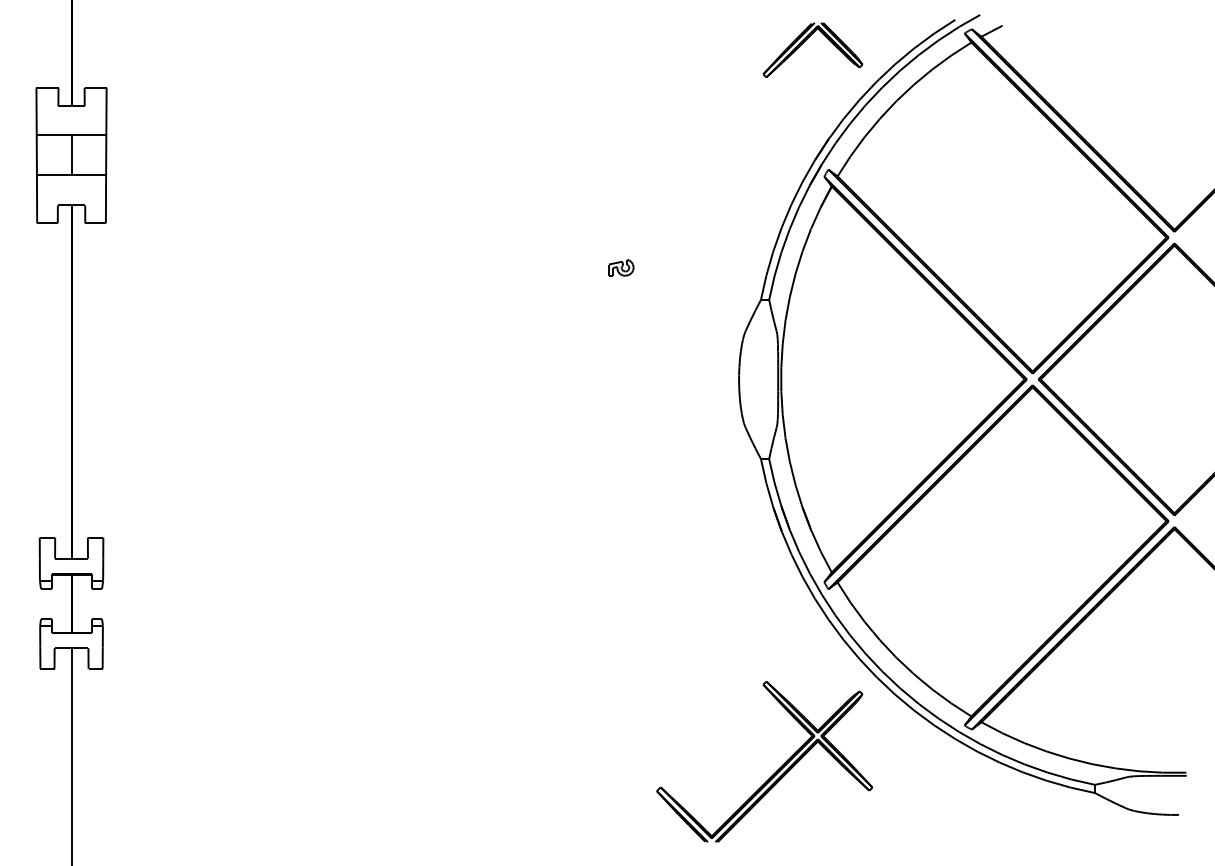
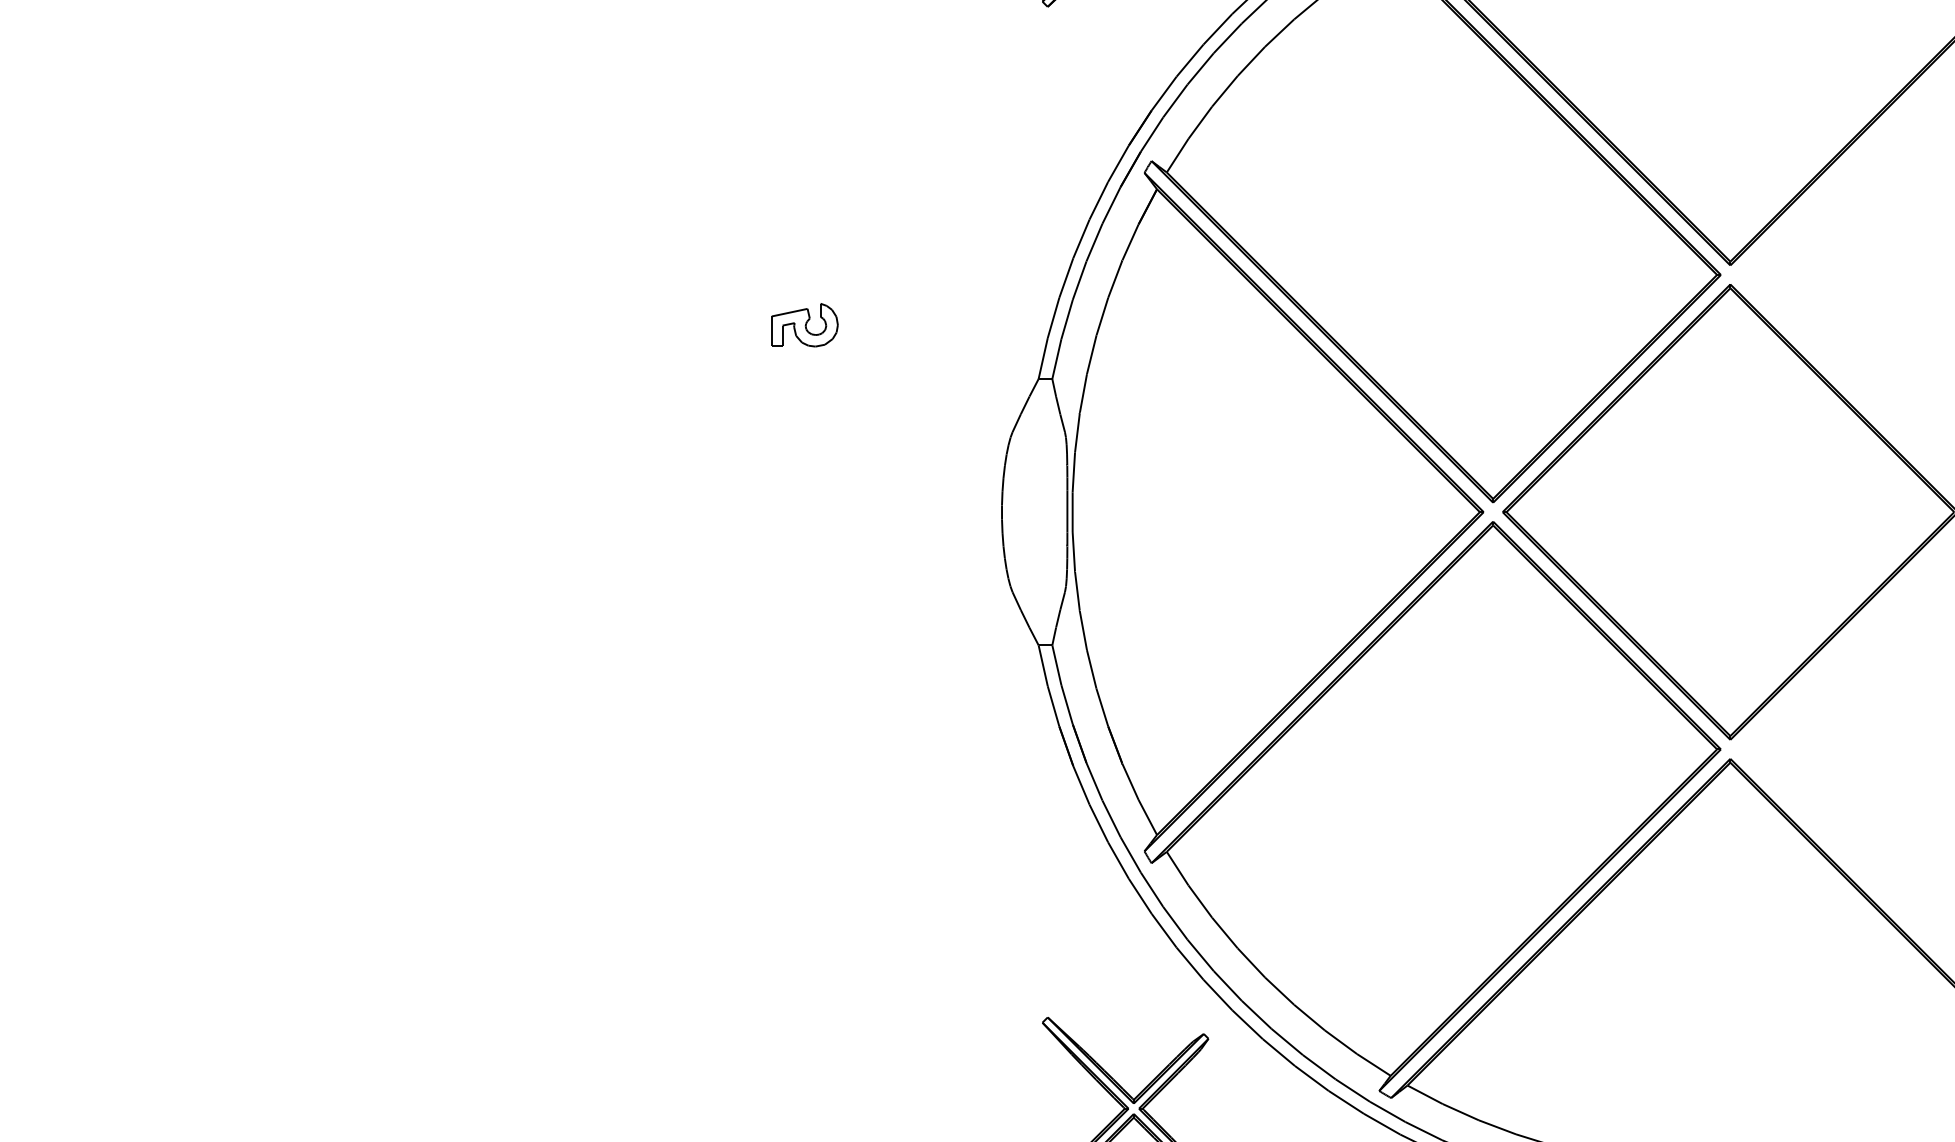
part: (621, 267) -> (805, 324), size x1.6

